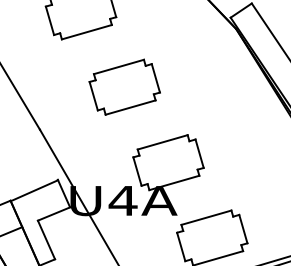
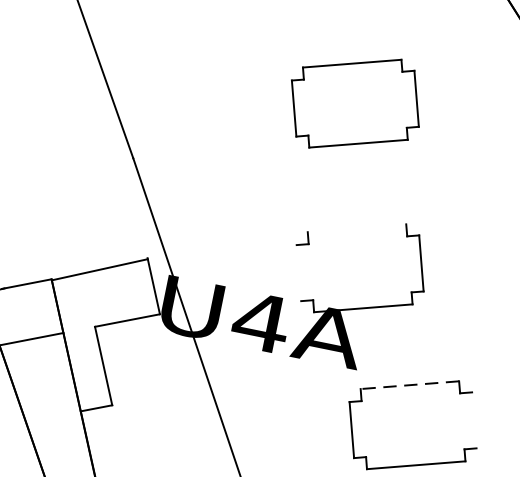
part: (124, 86) -> (355, 102), moved
line: (162, 142) -> (356, 228), removed
line: (137, 171) -> (299, 272), removed
line: (206, 217) -> (410, 384), solid -> dashed
line: (243, 228) -> (474, 419), removed

